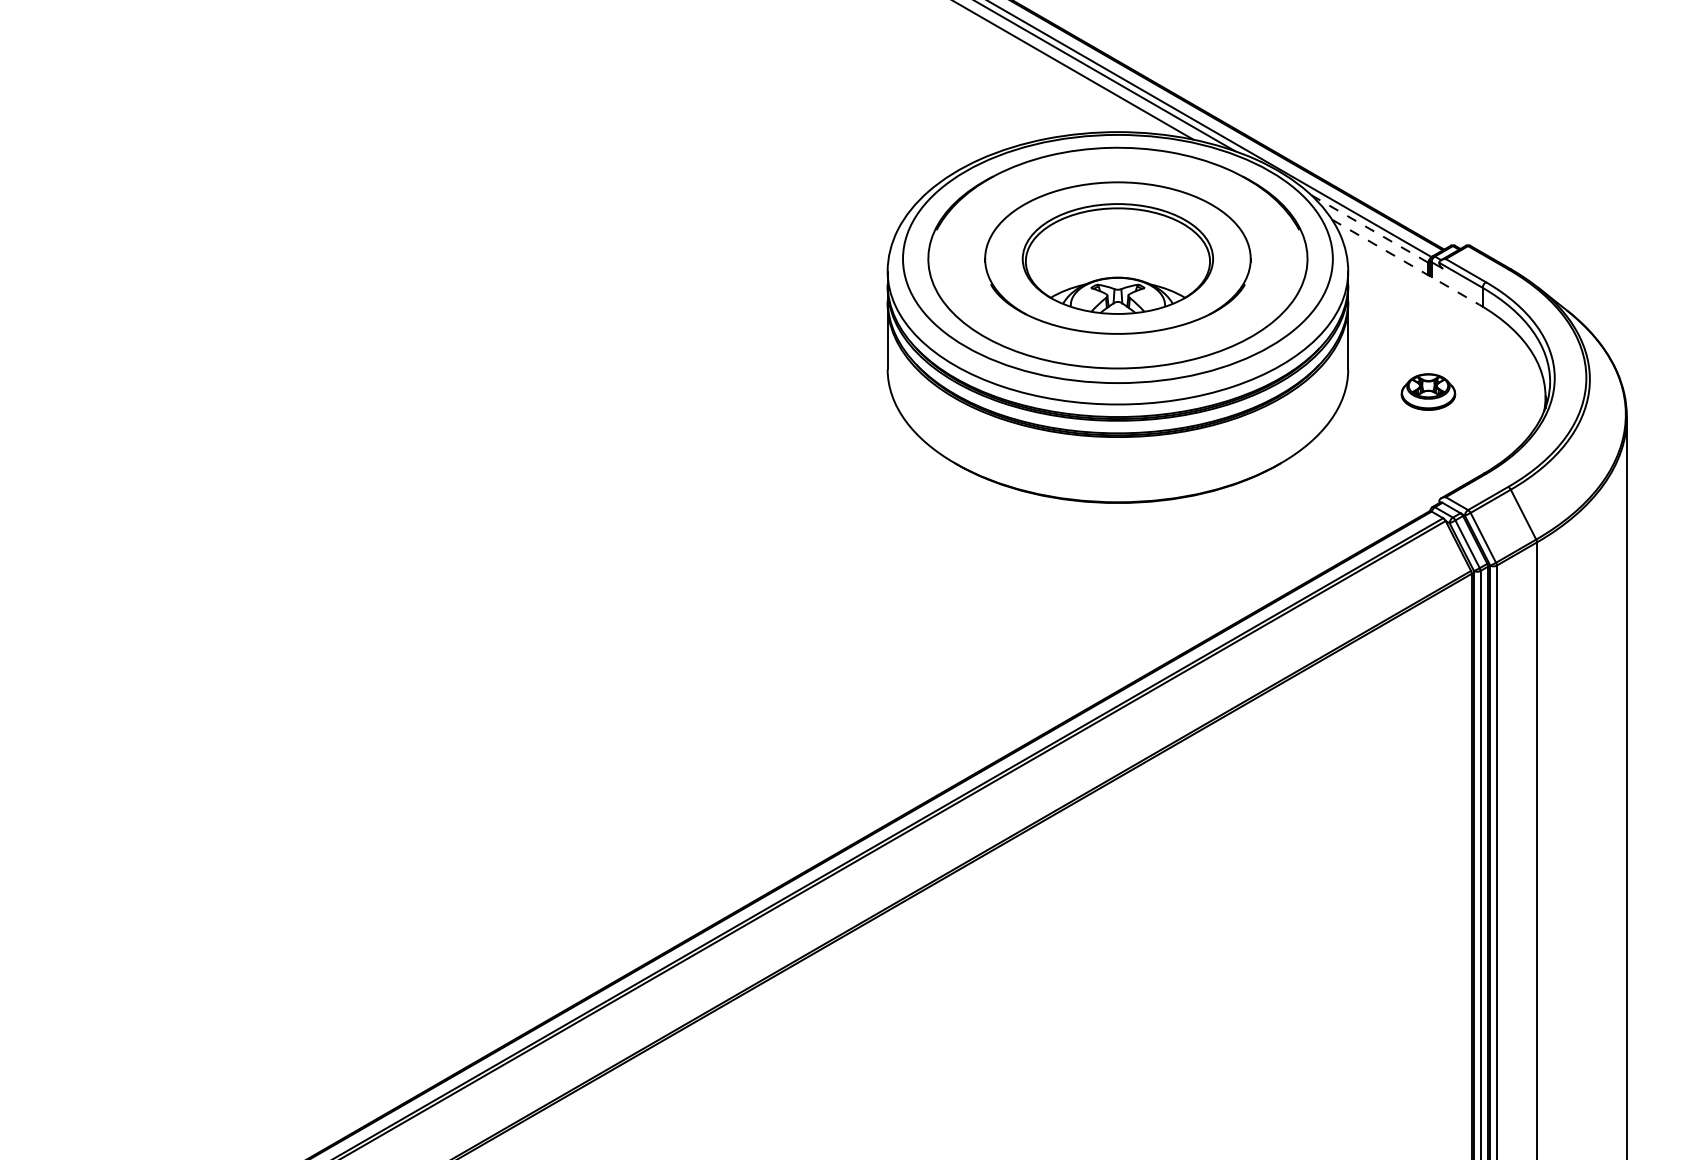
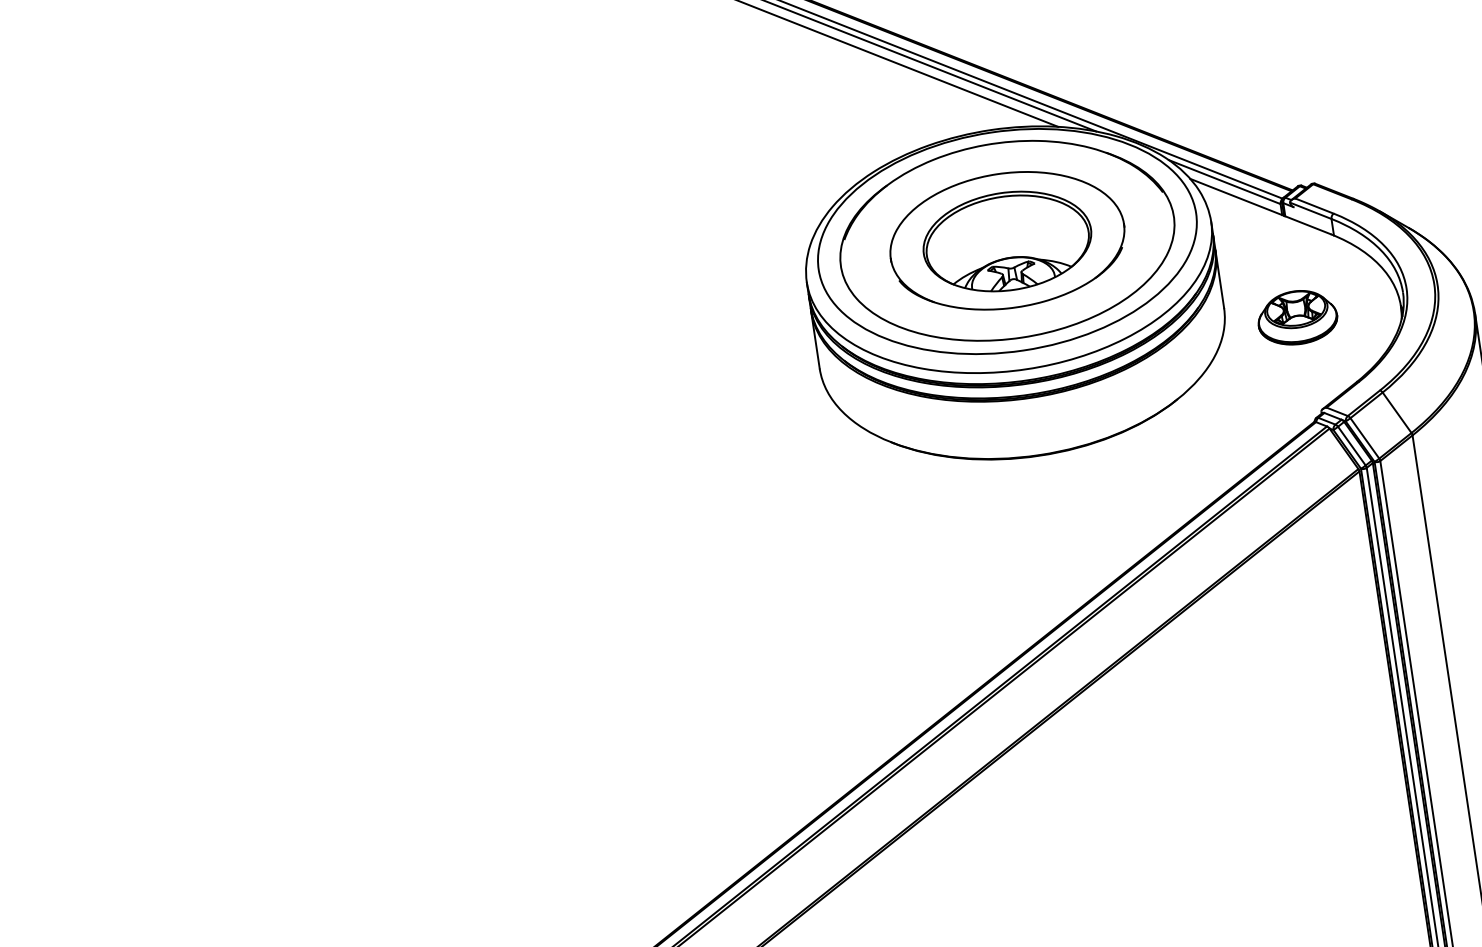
line: (1369, 229) -> (1224, 182), dashed -> solid
line: (1406, 262) -> (1261, 206), dashed -> solid
part: (1428, 391) -> (1297, 317), size x1.67

